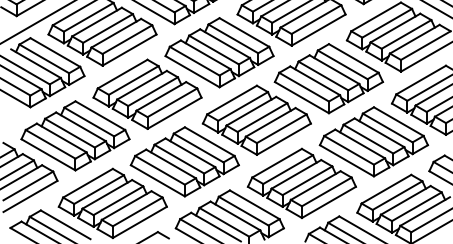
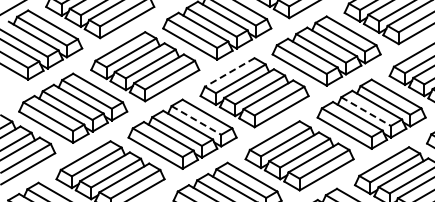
line: (232, 100) -> (230, 72), solid -> dashed
line: (368, 139) -> (366, 111), solid -> dashed
line: (198, 148) -> (196, 120), solid -> dashed

